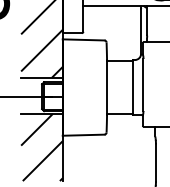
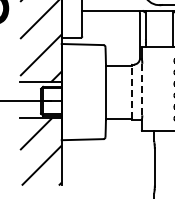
line: (143, 85) -> (142, 90), solid -> dashed
line: (133, 86) -> (132, 91), solid -> dashed

